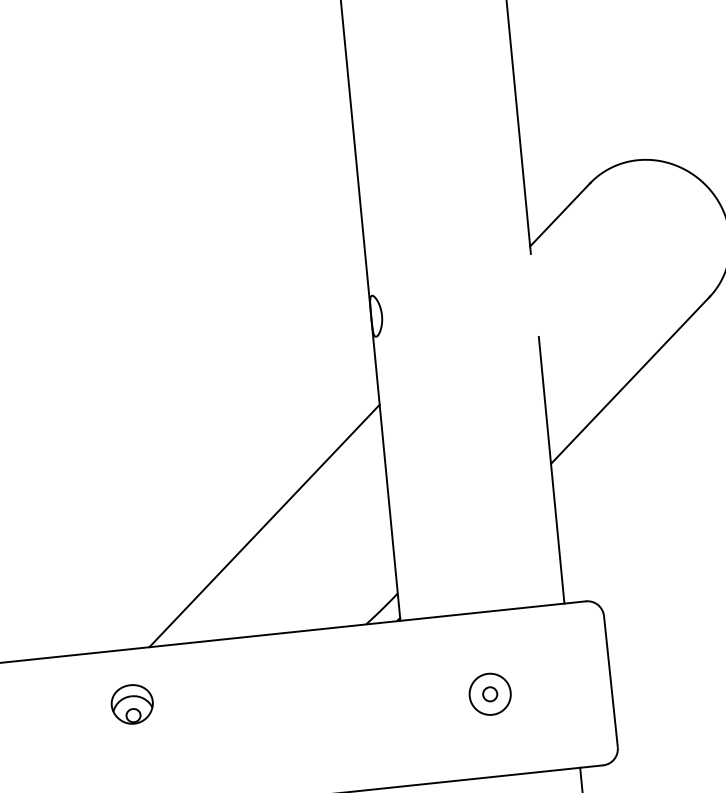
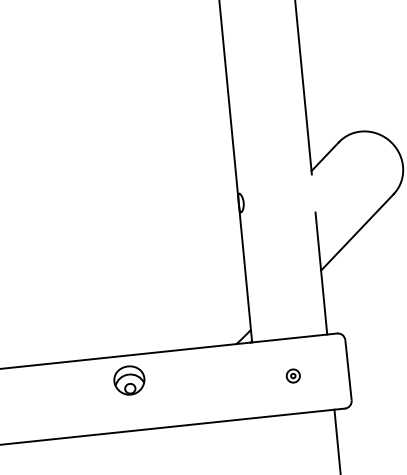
line: (263, 524) -> (189, 298), removed
part: (490, 693) -> (293, 375), size x0.7
part: (132, 703) -> (129, 380), size x1.6

